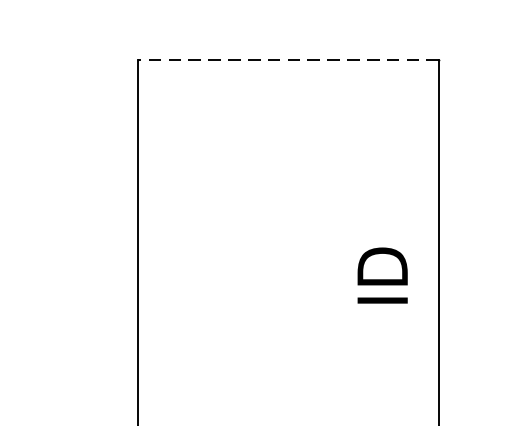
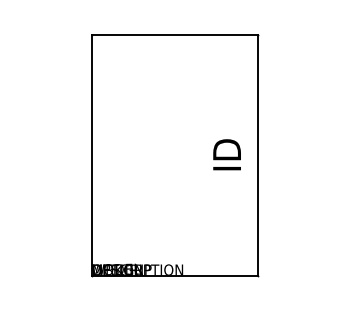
line: (287, 60) -> (174, 35), dashed -> solid

